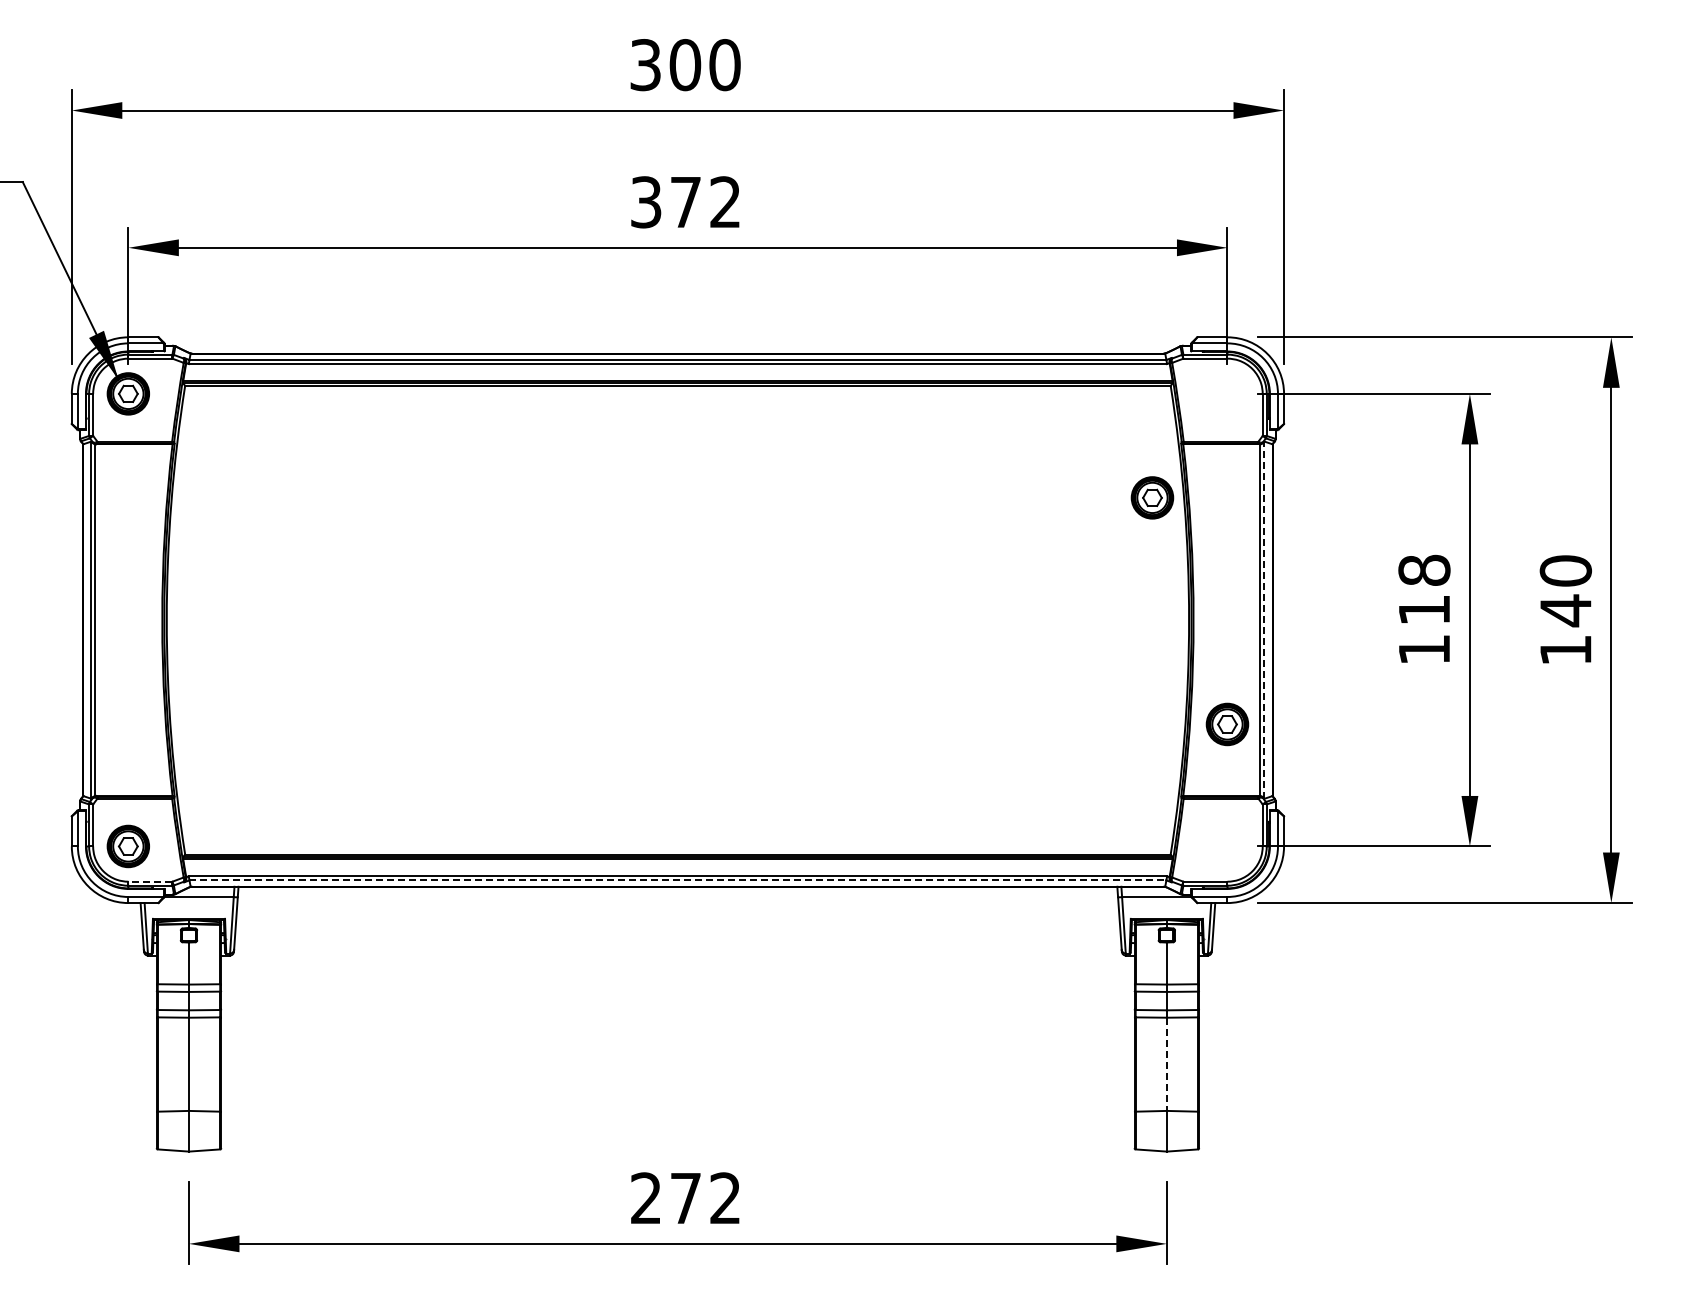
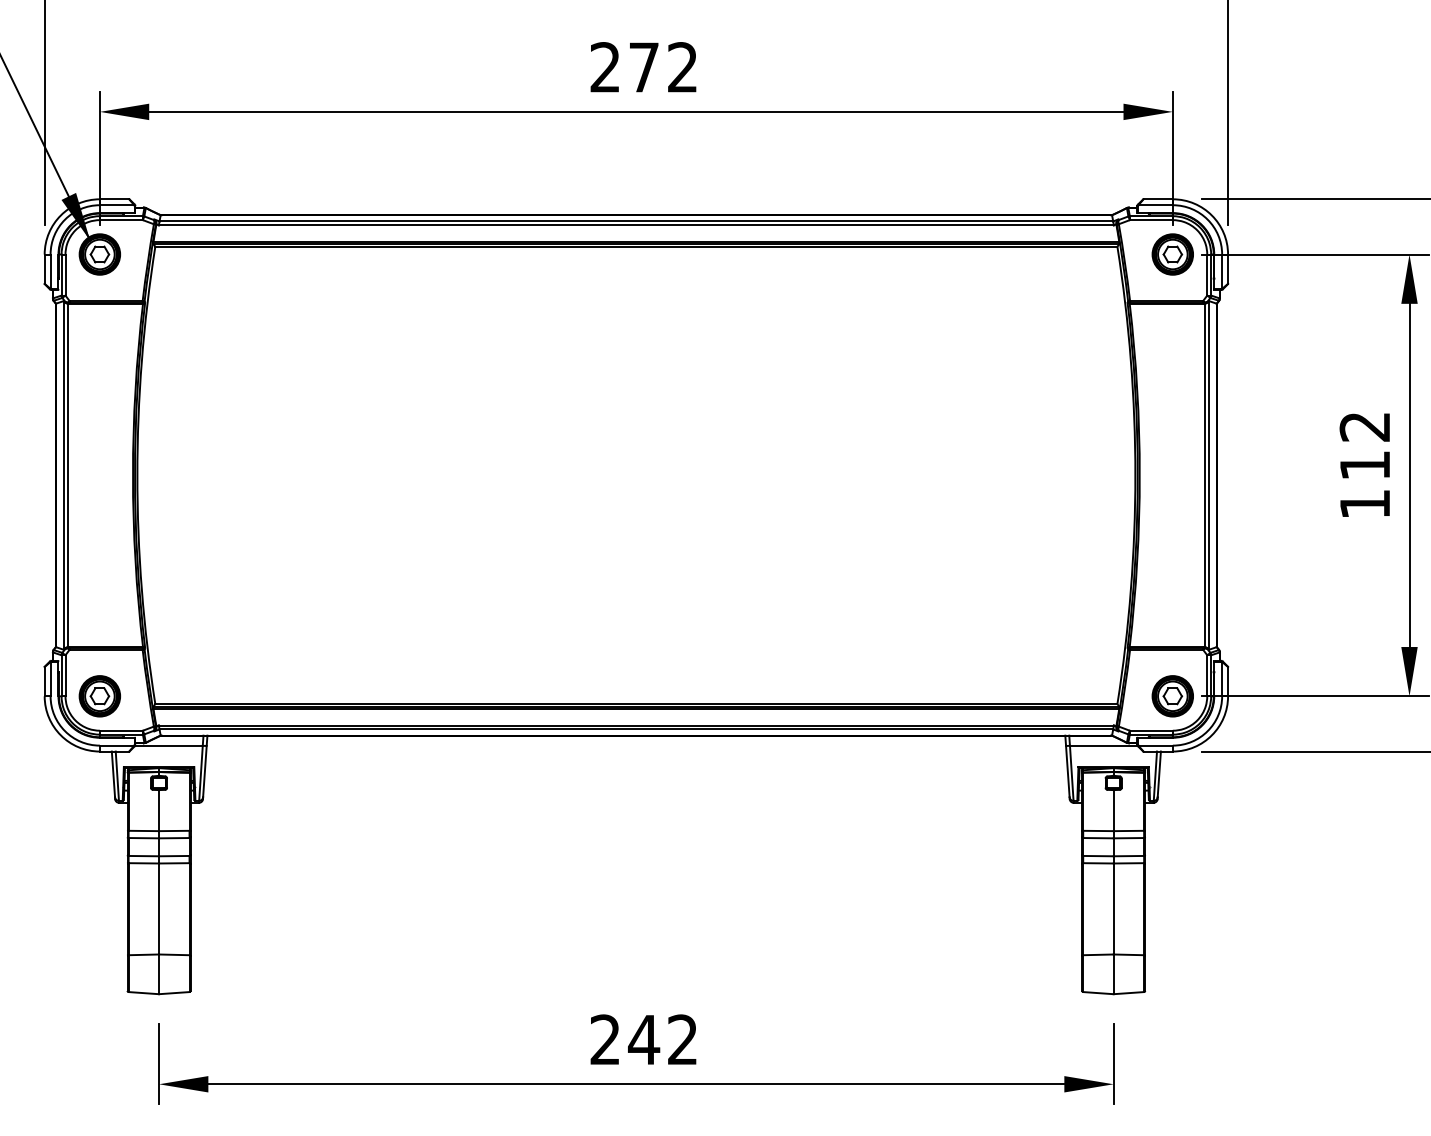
text: (646, 202) -> (605, 67), 372 -> 272
part: (1152, 497) -> (1172, 254), moved
text: (1424, 569) -> (1365, 425), 118 -> 112
line: (1264, 620) -> (1208, 475), dashed -> solid
part: (1227, 724) -> (1172, 696), moved
line: (678, 880) -> (636, 729), dashed -> solid
line: (149, 881) -> (120, 730), dashed -> solid
line: (1166, 1064) -> (1113, 909), dashed -> solid
text: (685, 1198) -> (643, 1039), 272 -> 242

